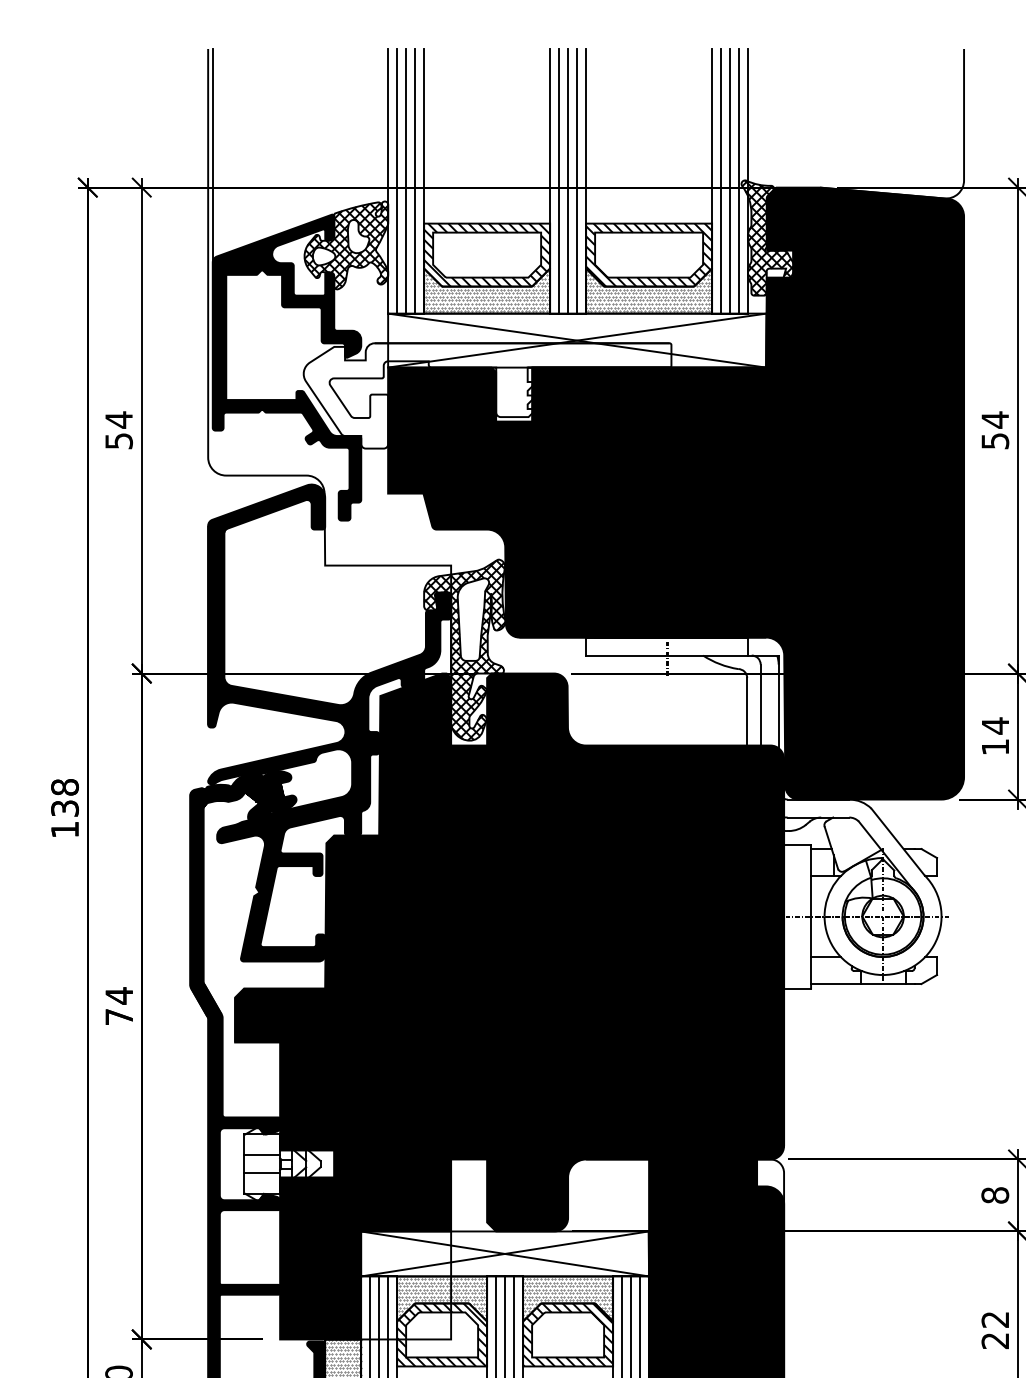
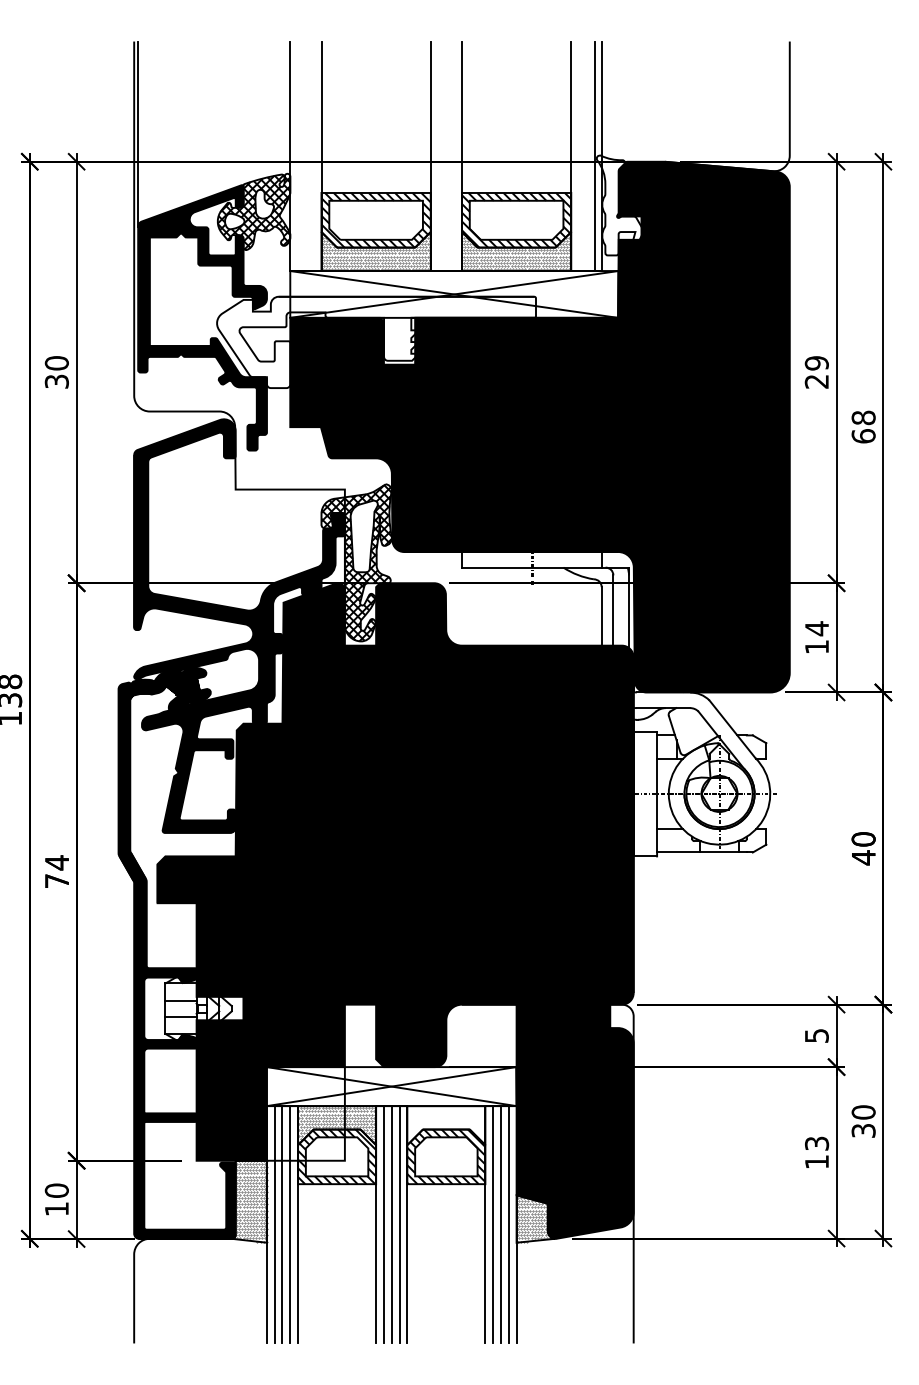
line: (397, 181) -> (298, 156), removed
line: (405, 181) -> (305, 156), removed
line: (414, 181) -> (313, 156), removed
line: (559, 181) -> (438, 156), removed
line: (568, 181) -> (446, 156), removed
line: (577, 181) -> (454, 156), removed
line: (721, 181) -> (579, 156), removed
line: (729, 181) -> (586, 156), removed
hatch: (767, 238) -> (619, 205), removed
text: (118, 429) -> (56, 371), 54 -> 30
text: (994, 429) -> (816, 371), 54 -> 29
text: (994, 1195) -> (816, 1035), 8 -> 5
hatch: (567, 1298) -> (445, 1125), removed
text: (996, 1329) -> (817, 1152), 22 -> 13

